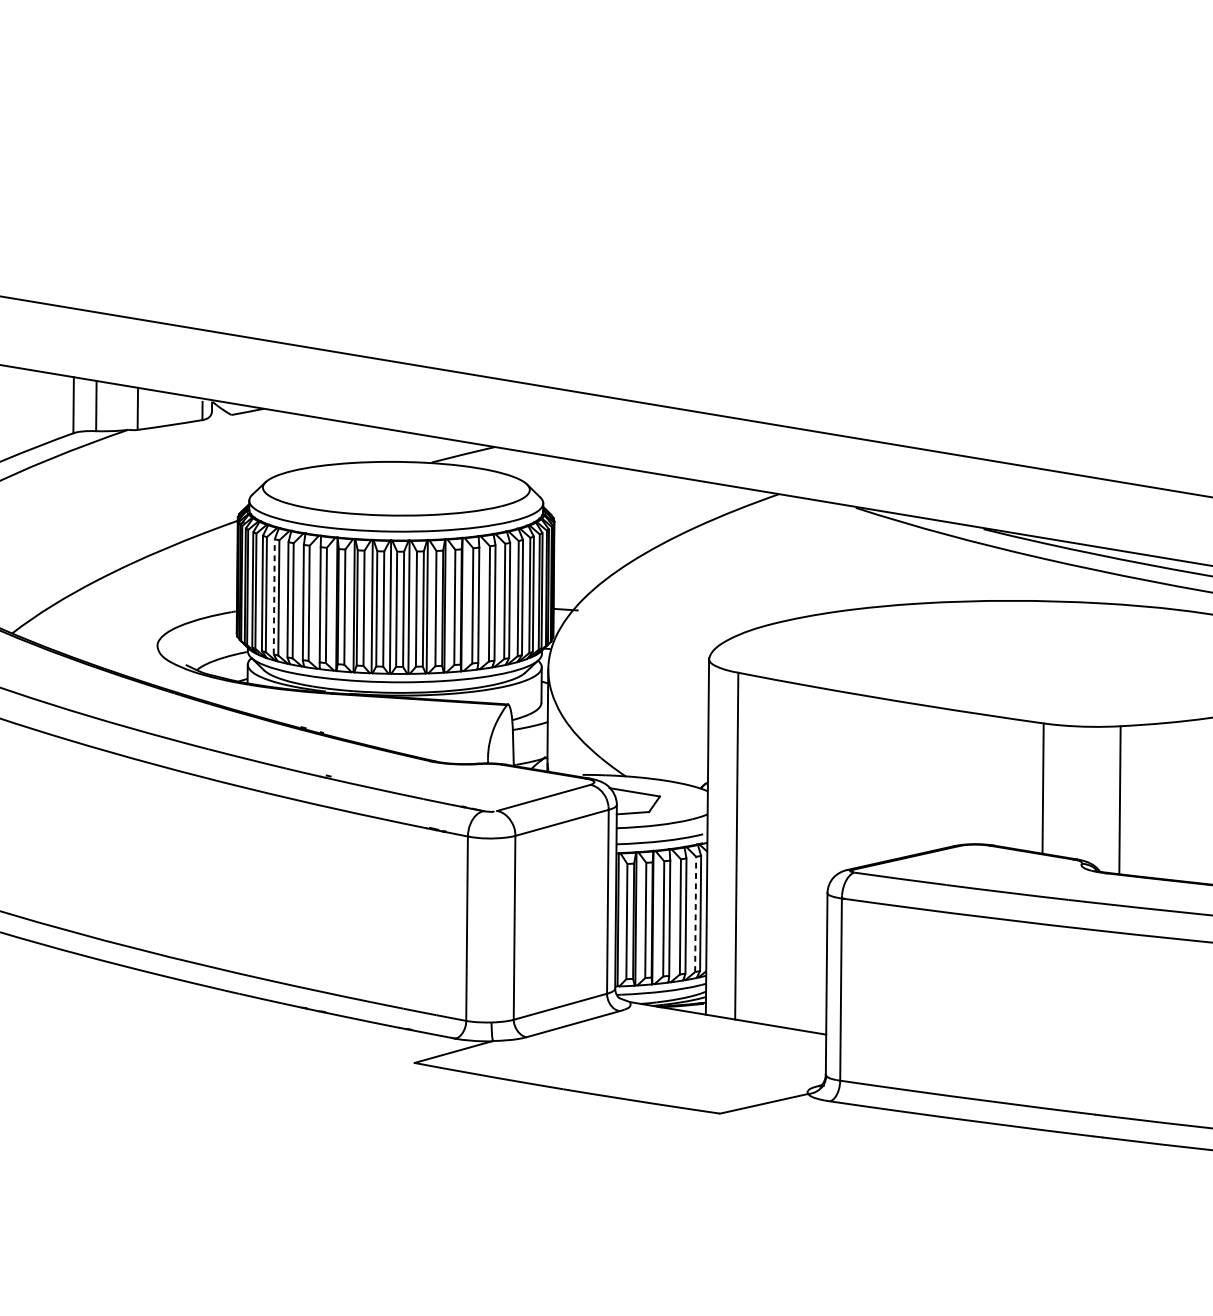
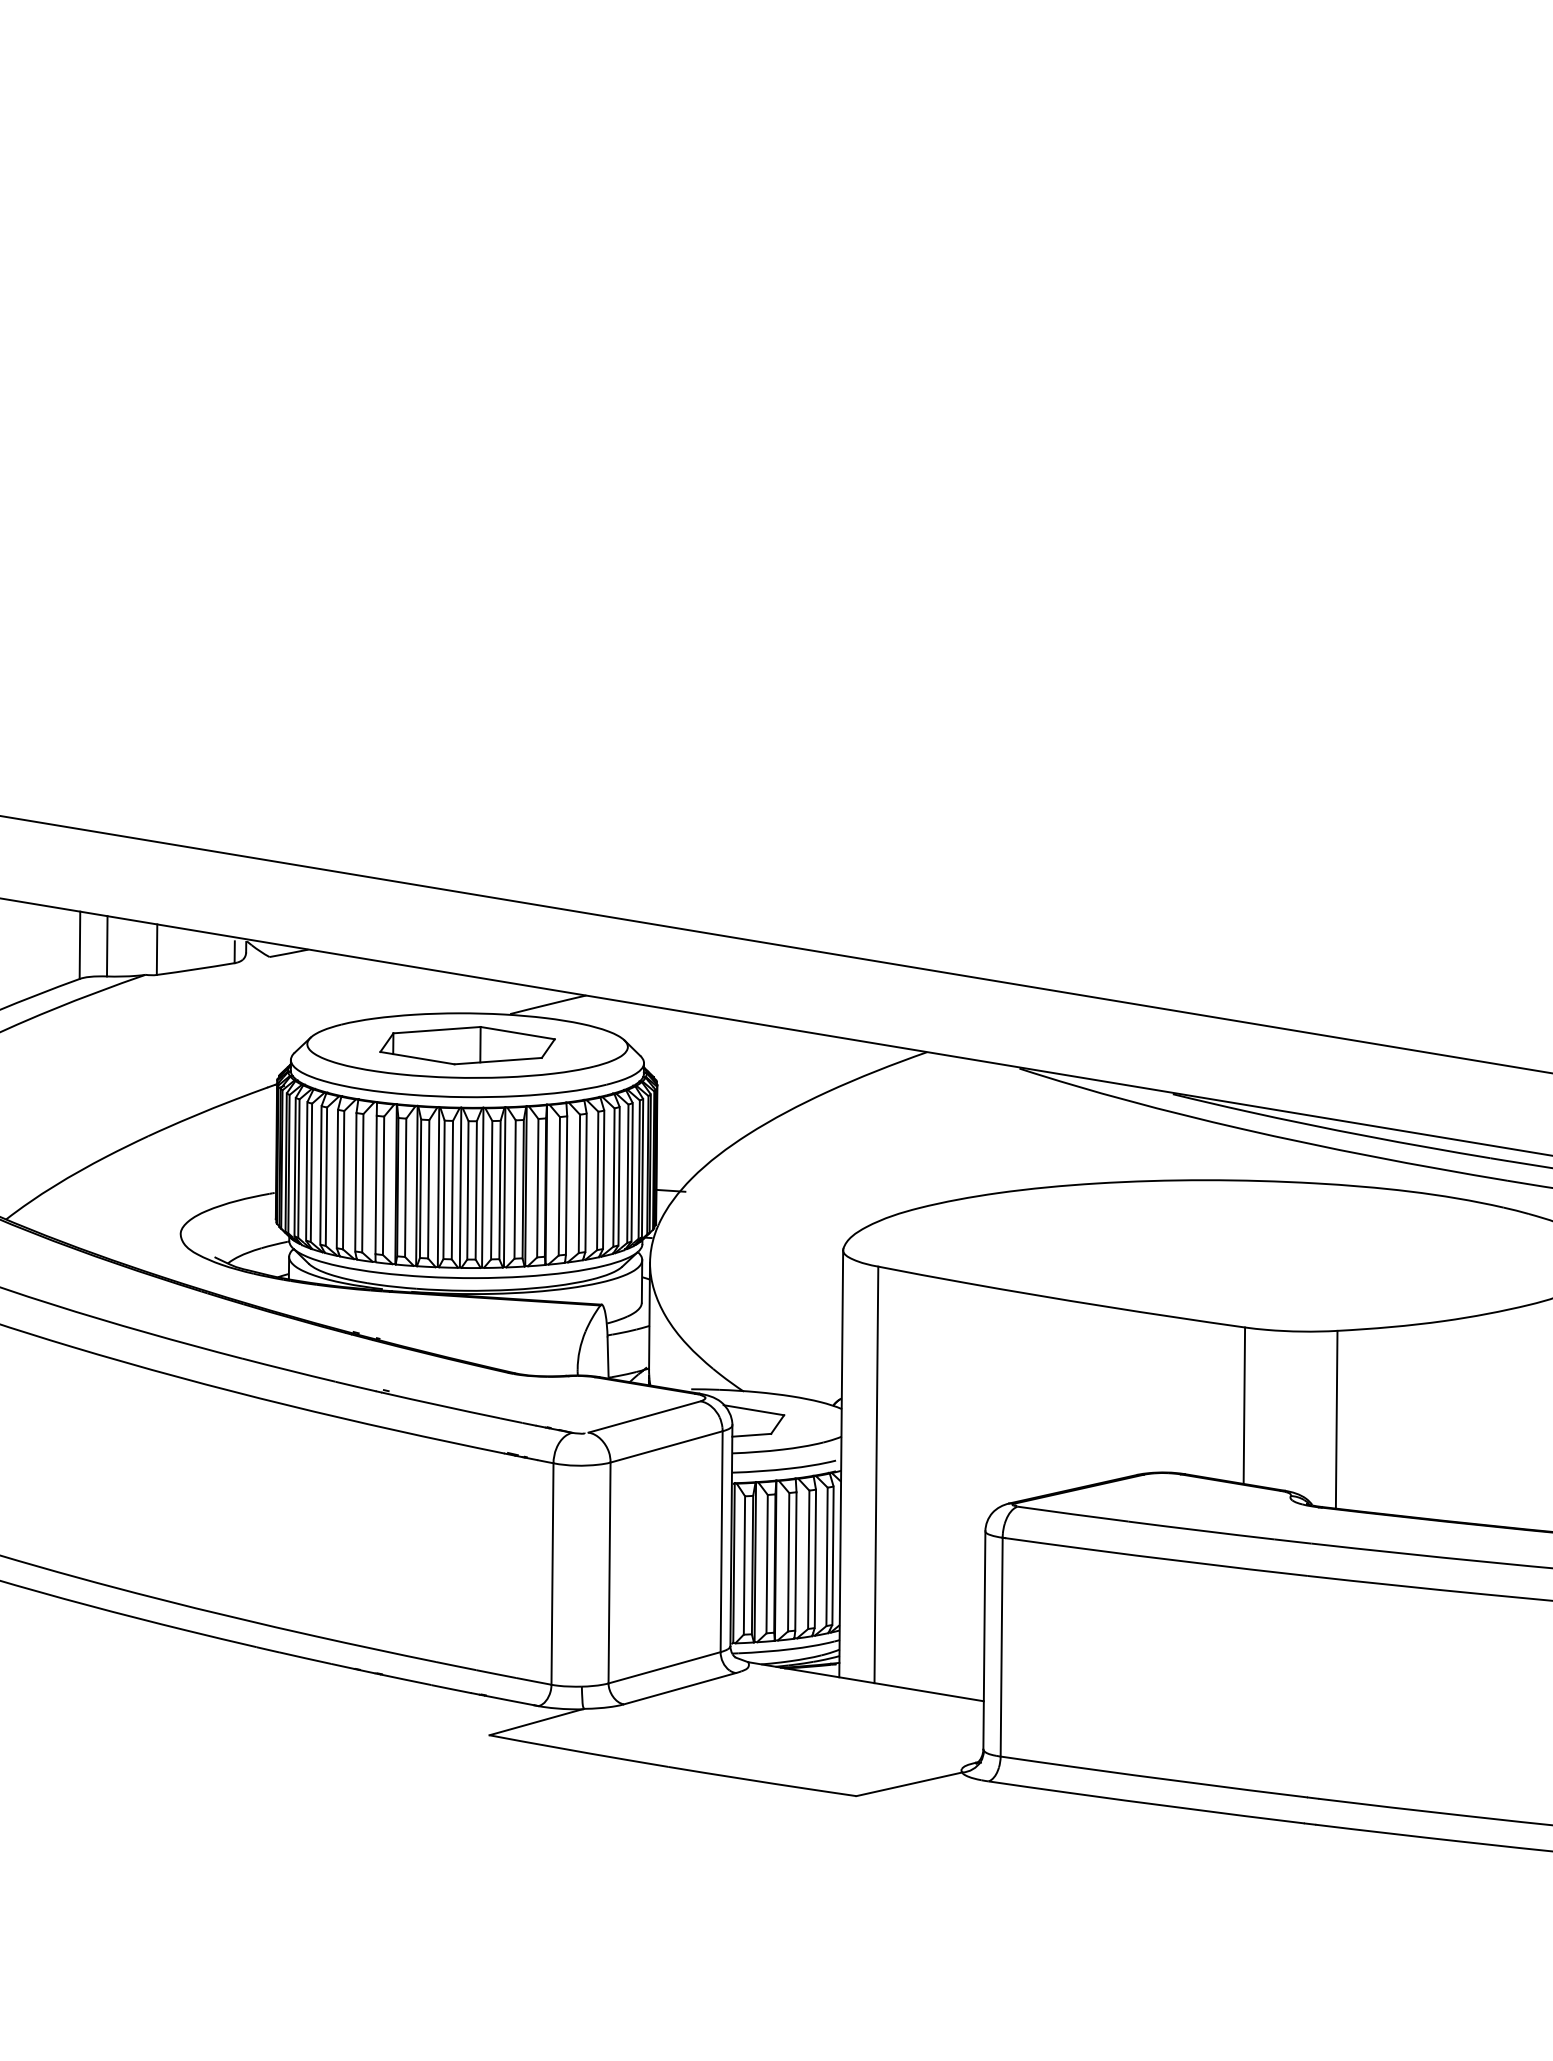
part: (396, 488) -> (467, 1045), added
line: (273, 596) -> (320, 1174), dashed -> solid
line: (696, 914) -> (827, 1556), dashed -> solid

